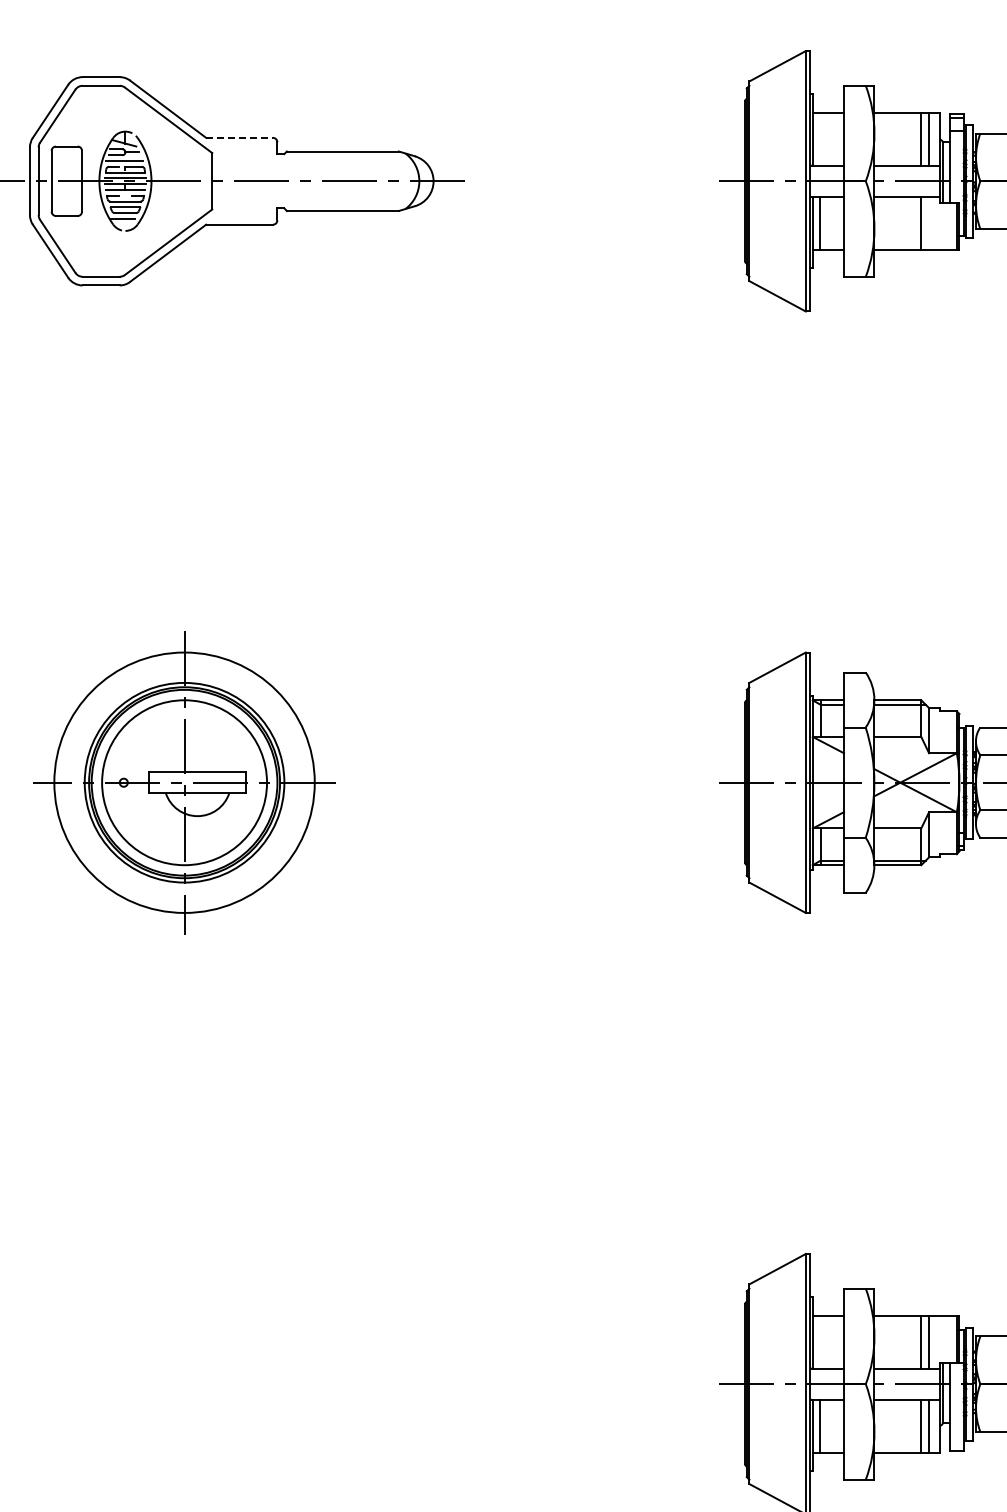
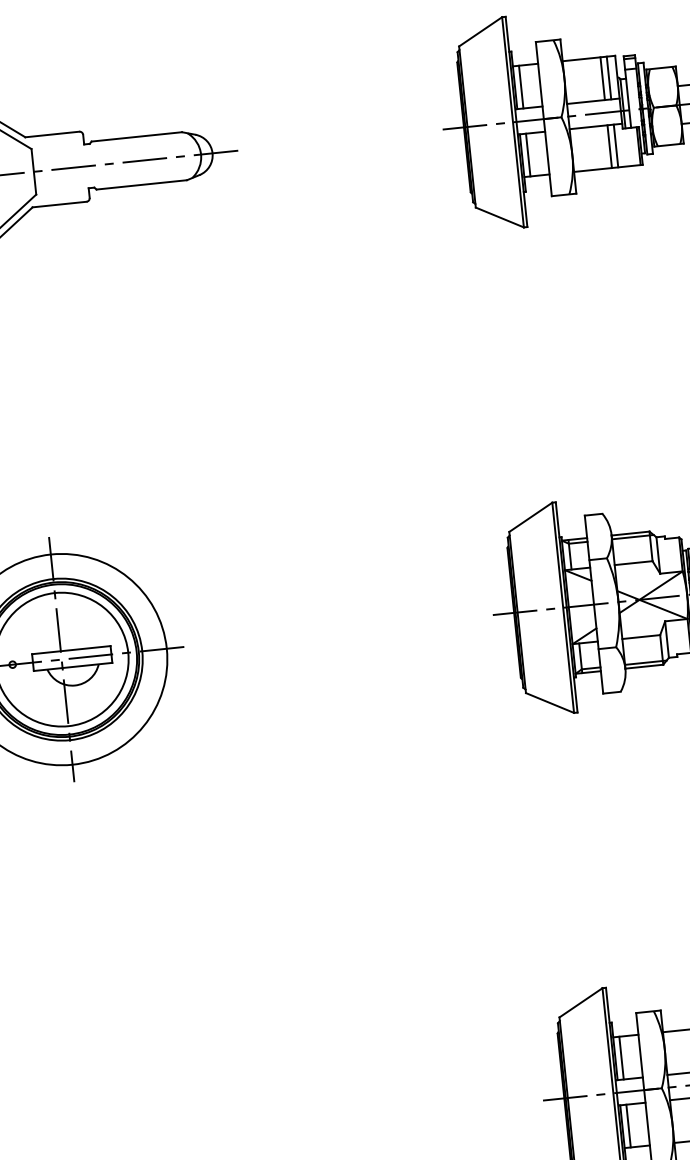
line: (240, 137) -> (53, 134), dashed -> solid
line: (820, 138) -> (521, 86), added
line: (929, 222) -> (616, 145), added
line: (820, 1341) -> (621, 1057), added

